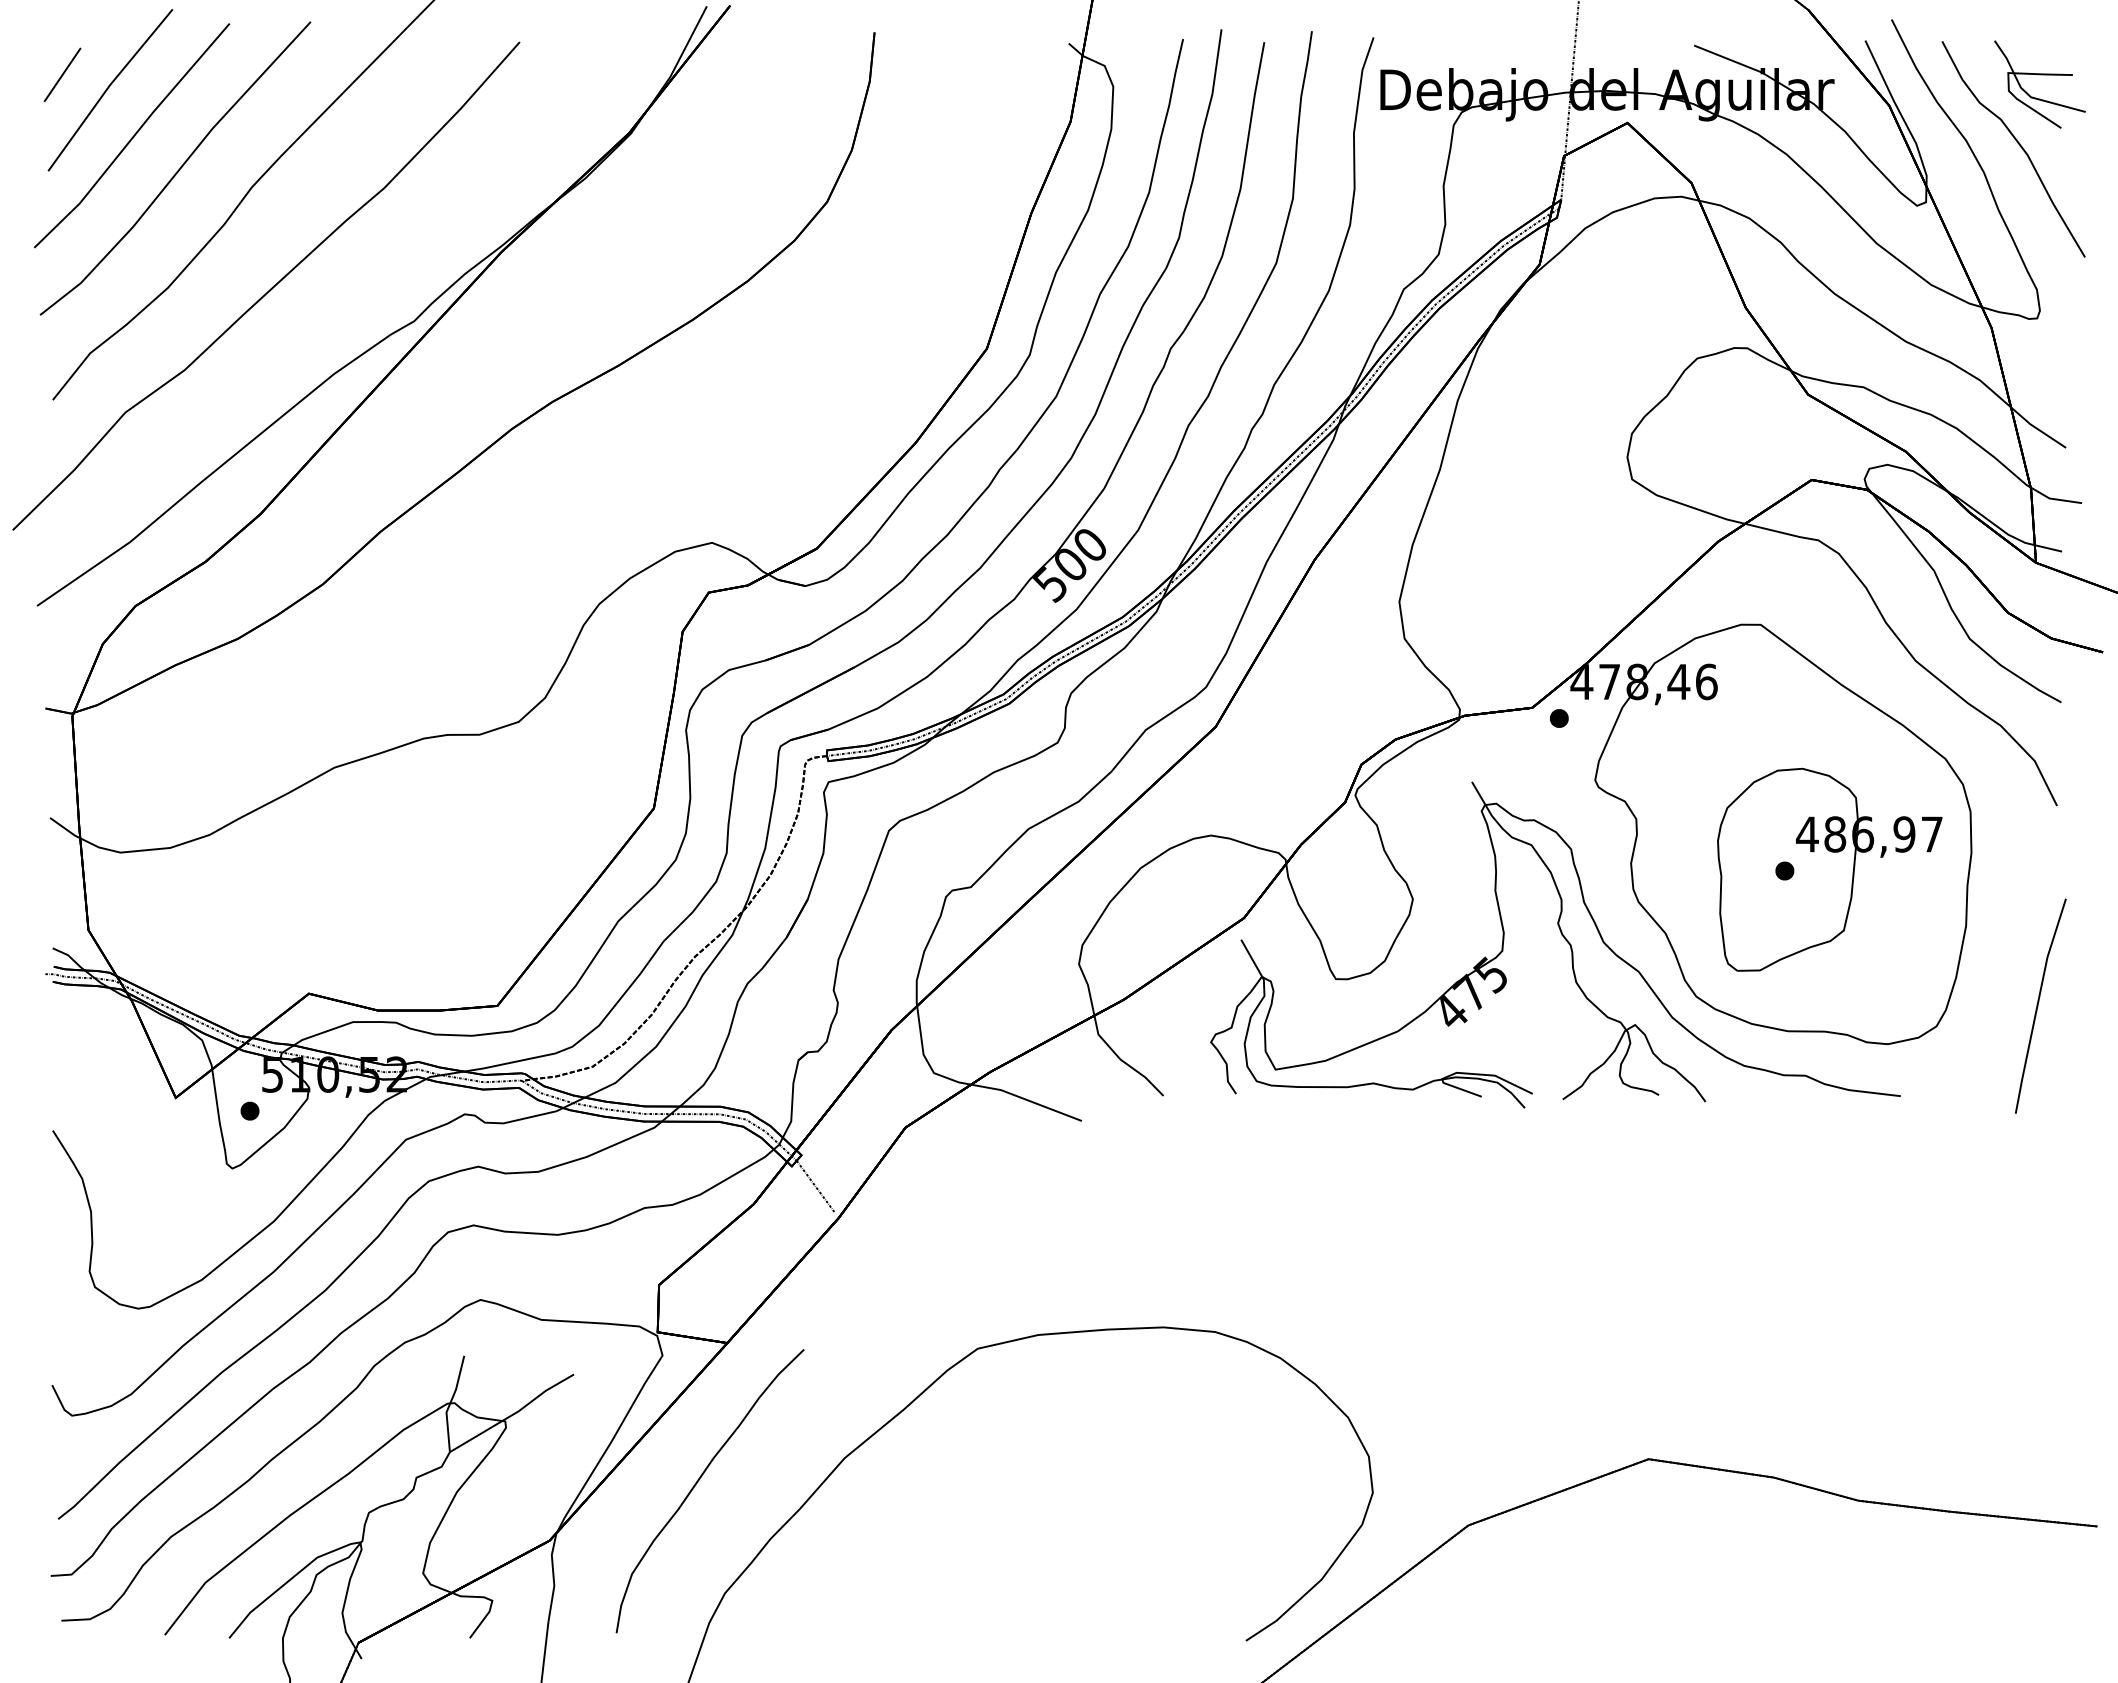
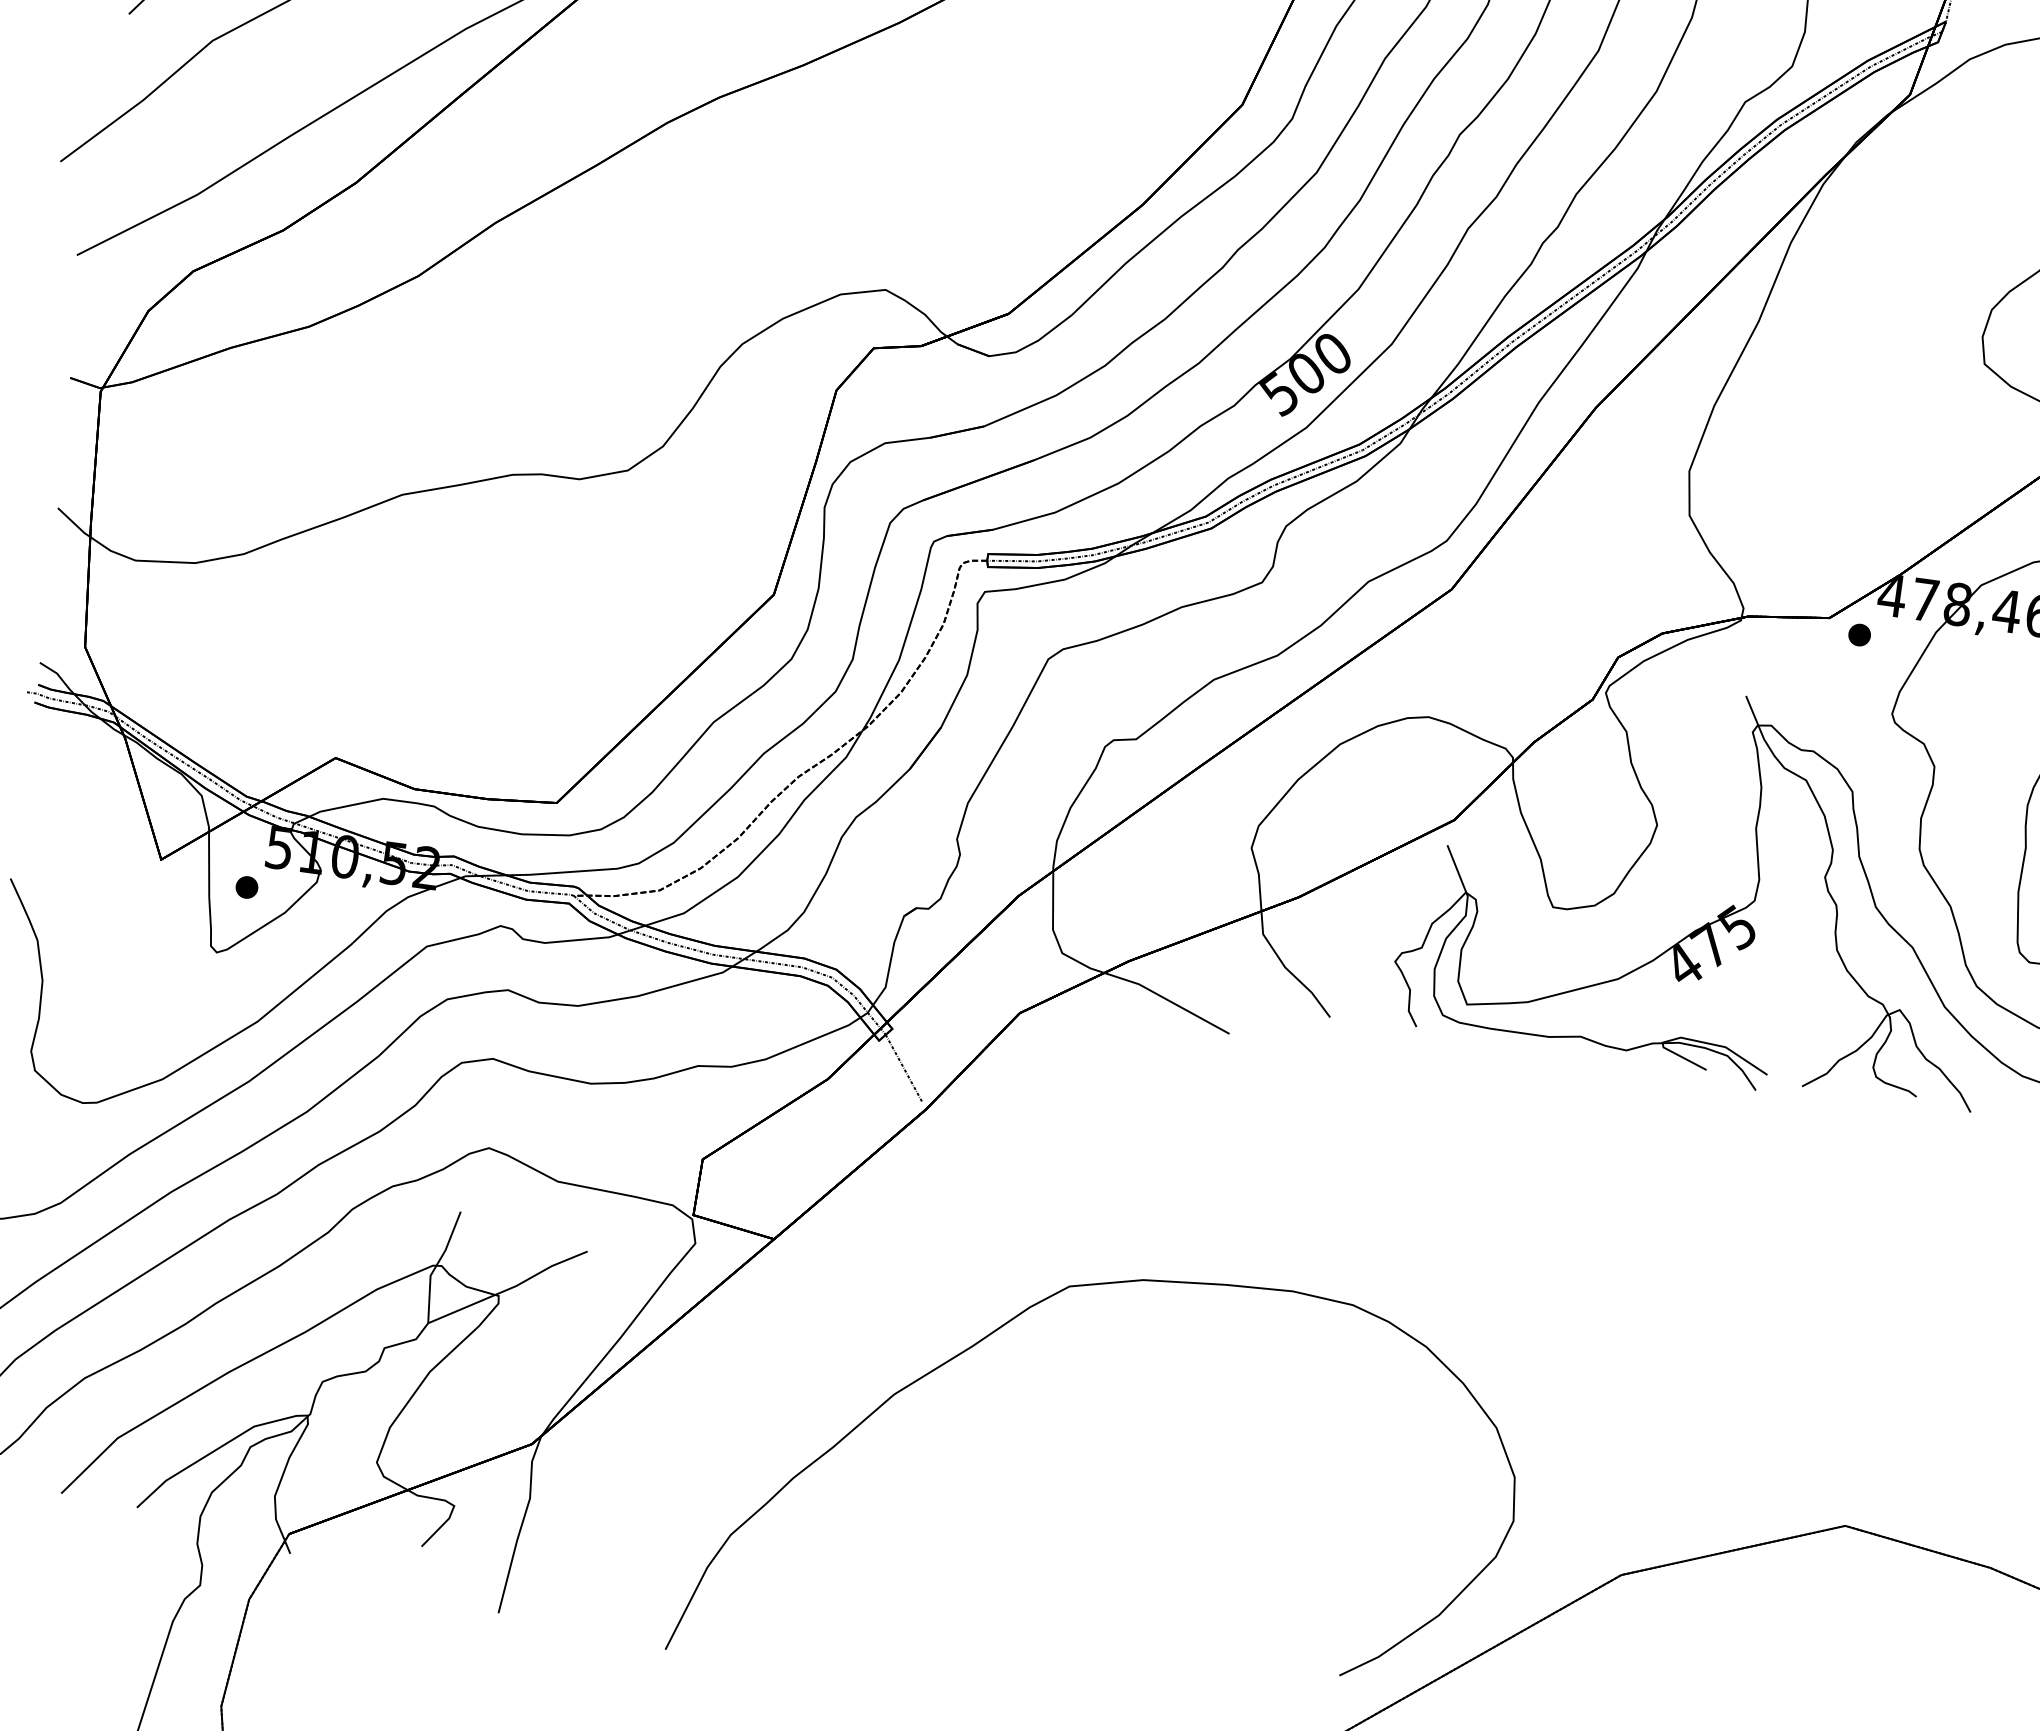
curve: (698, 1482) -> (717, 1399), removed

